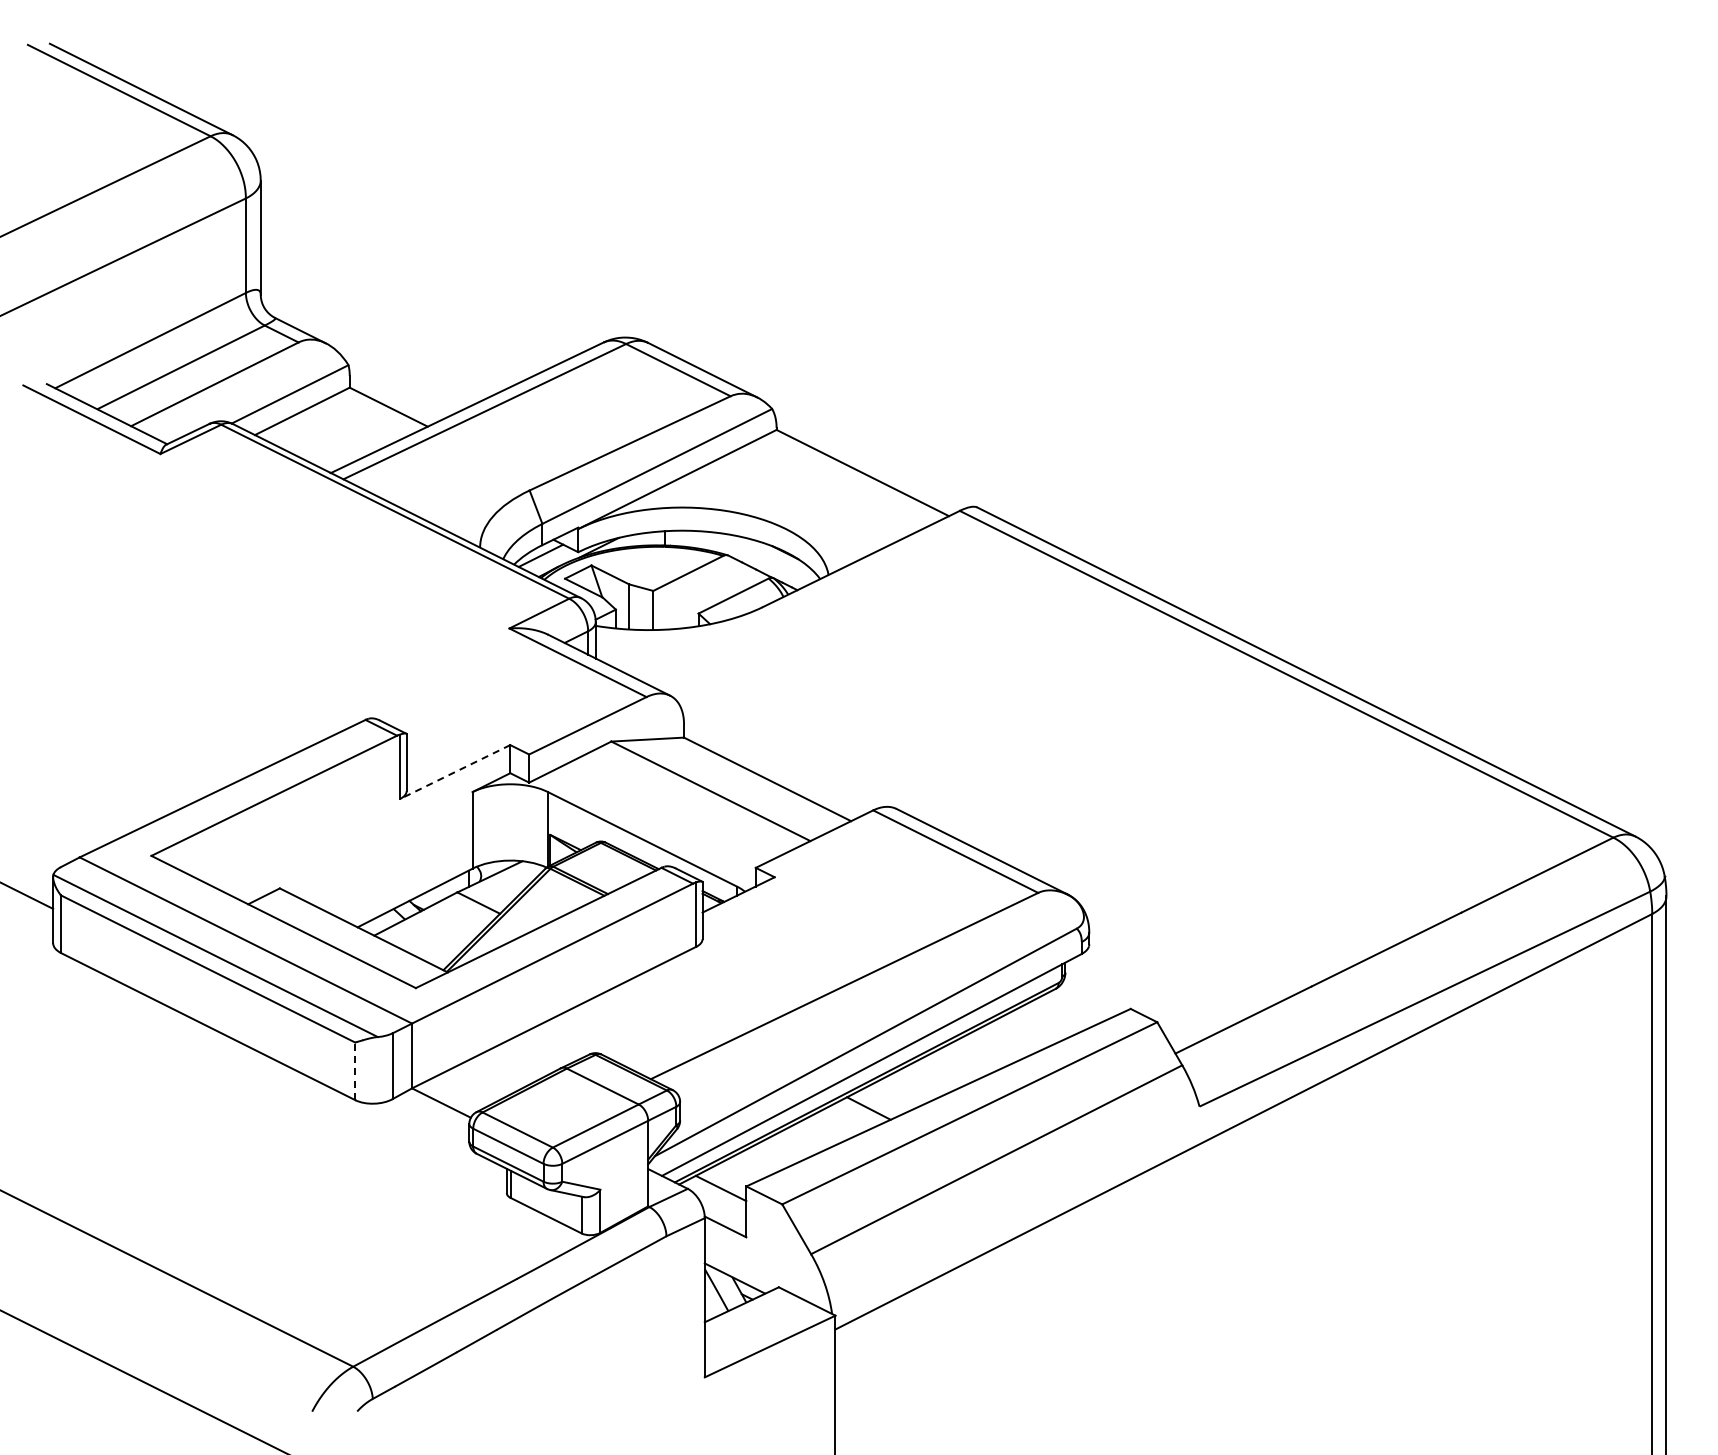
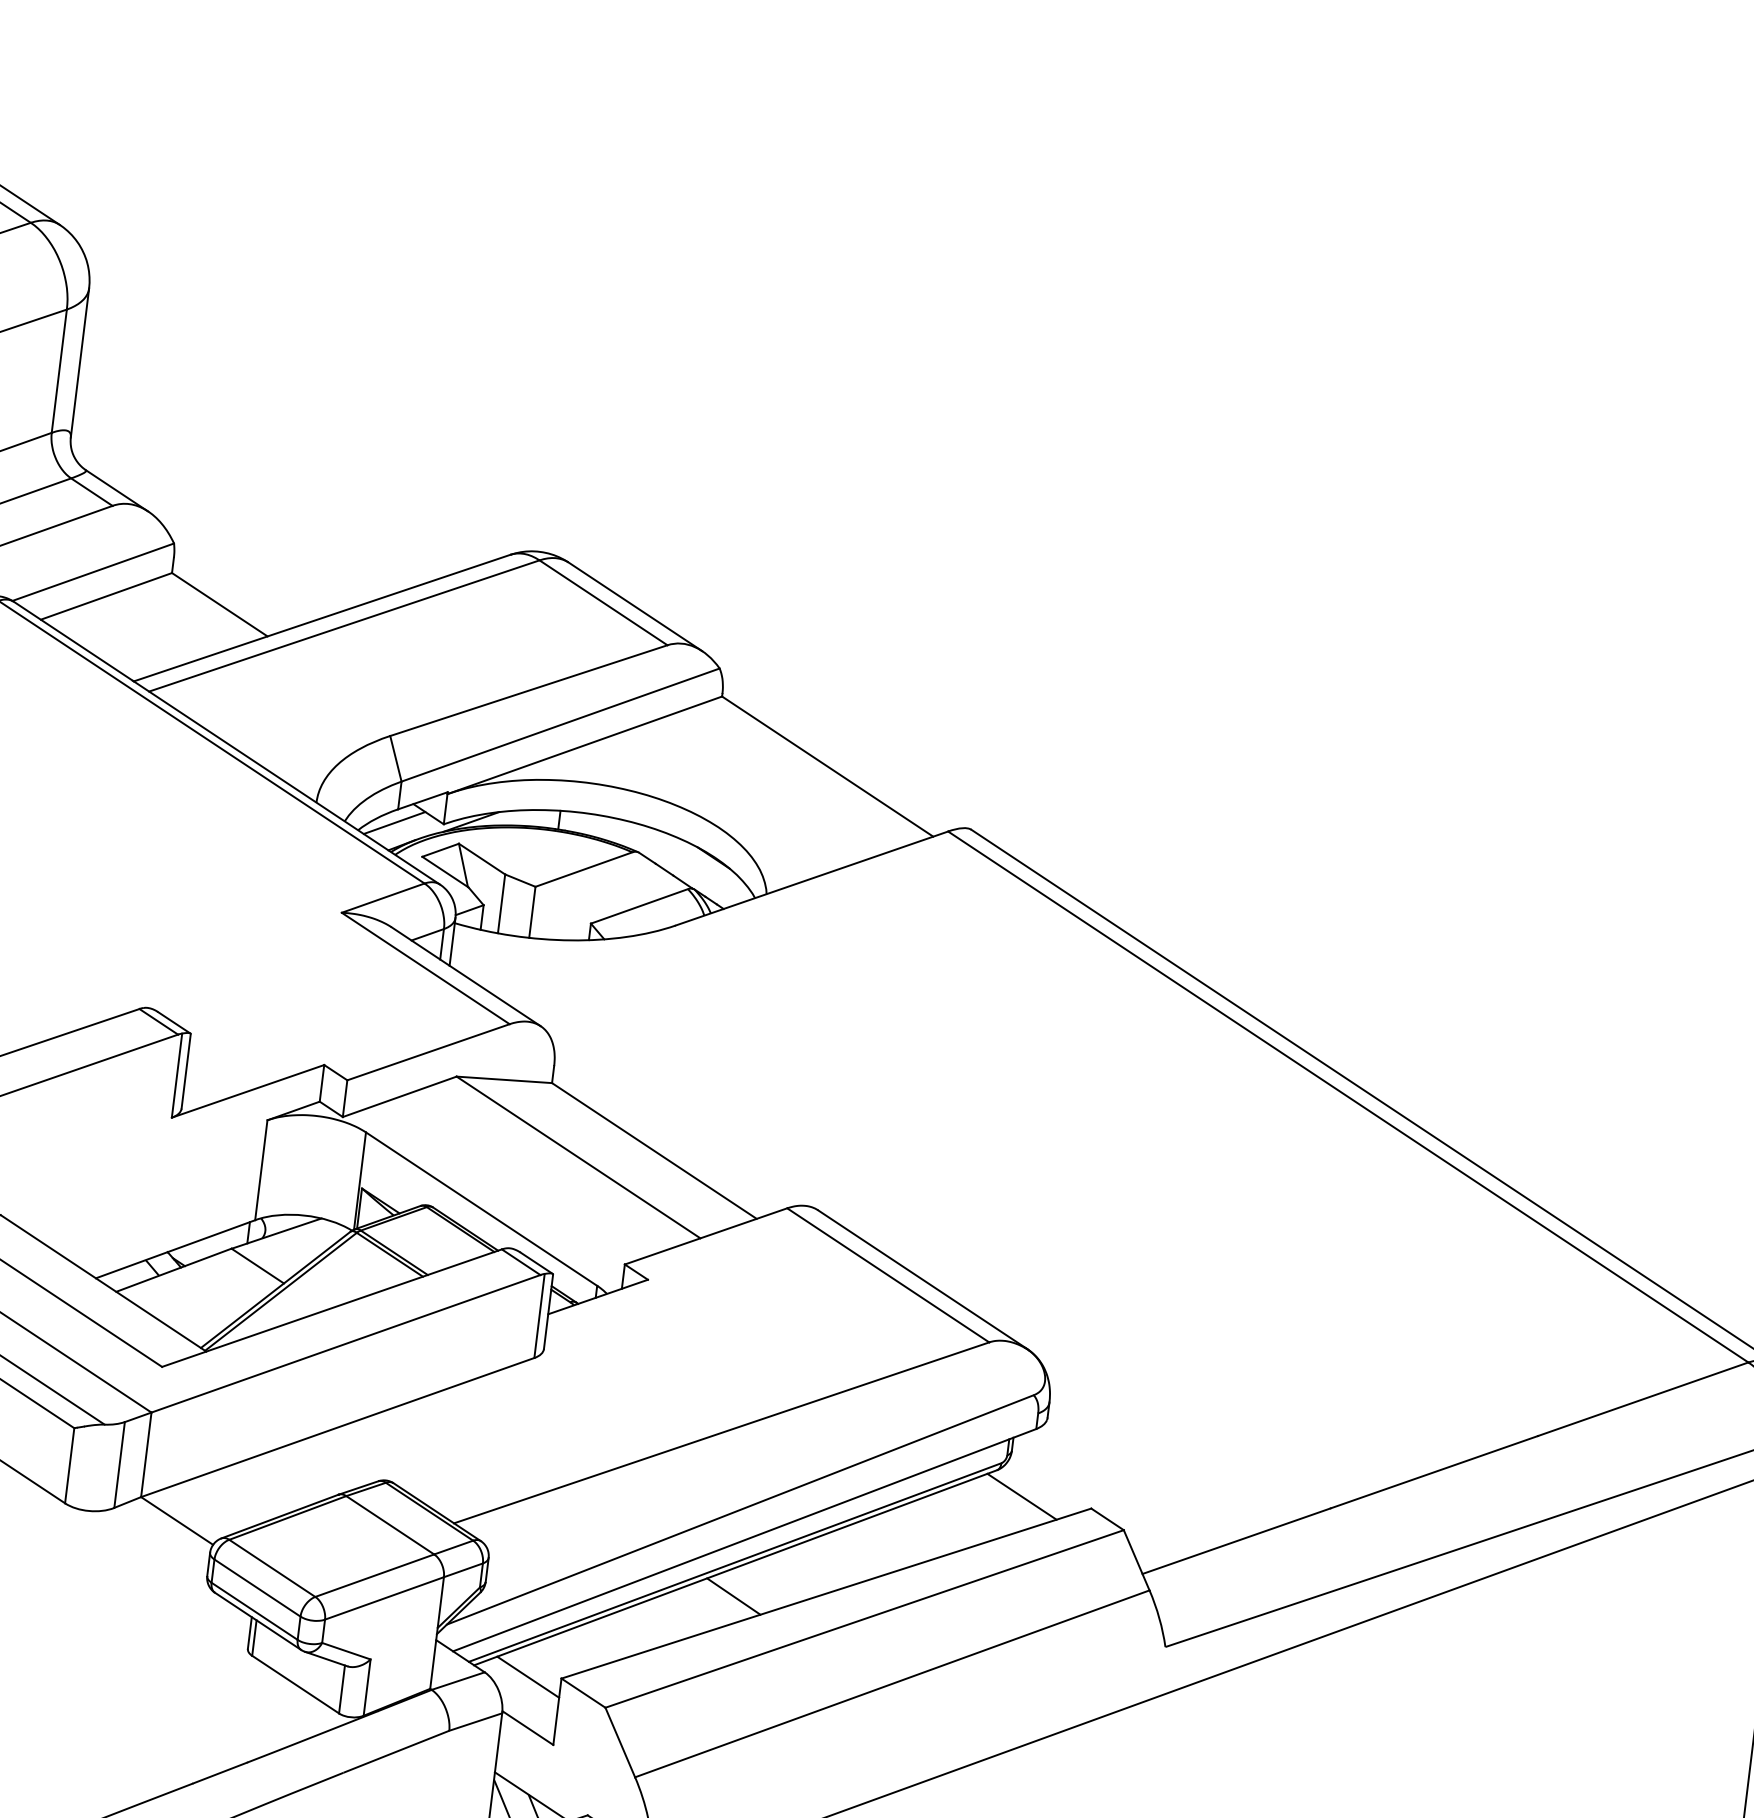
line: (454, 772) -> (247, 1091), dashed -> solid
line: (1077, 1006) -> (1022, 1496), added
line: (355, 1071) -> (70, 1466), dashed -> solid

